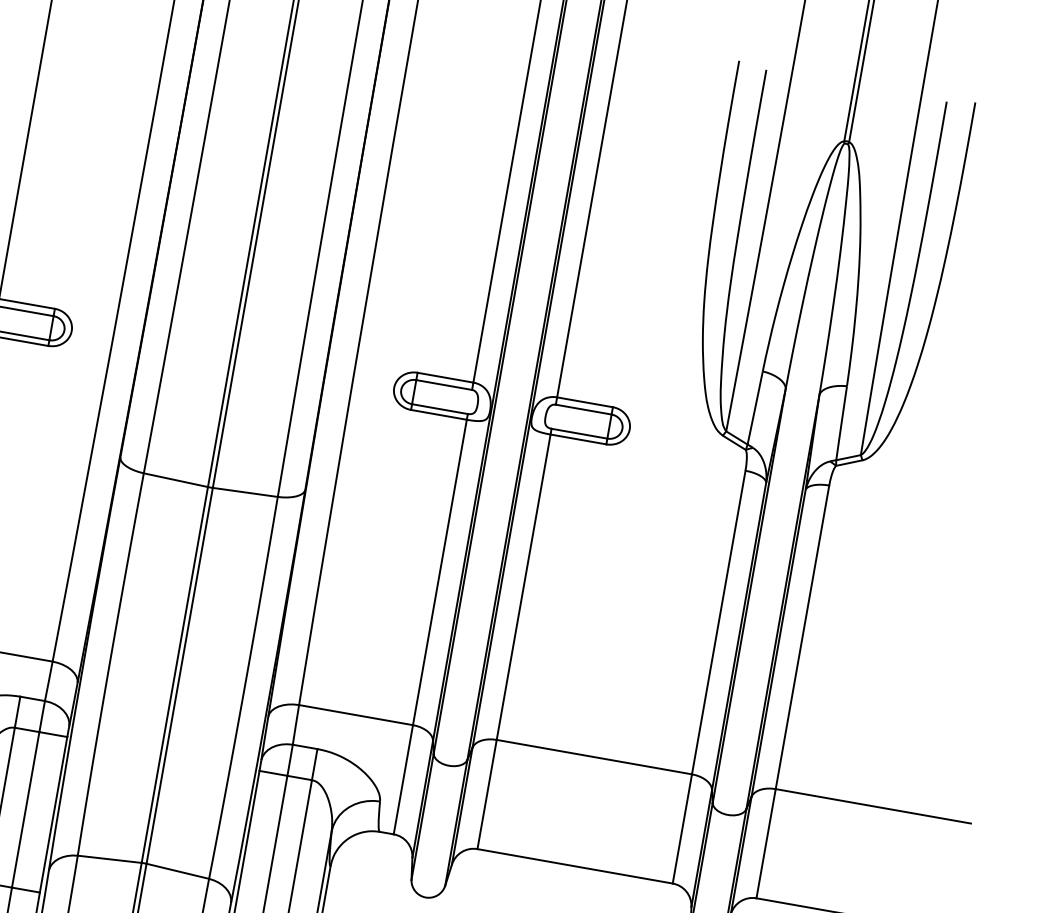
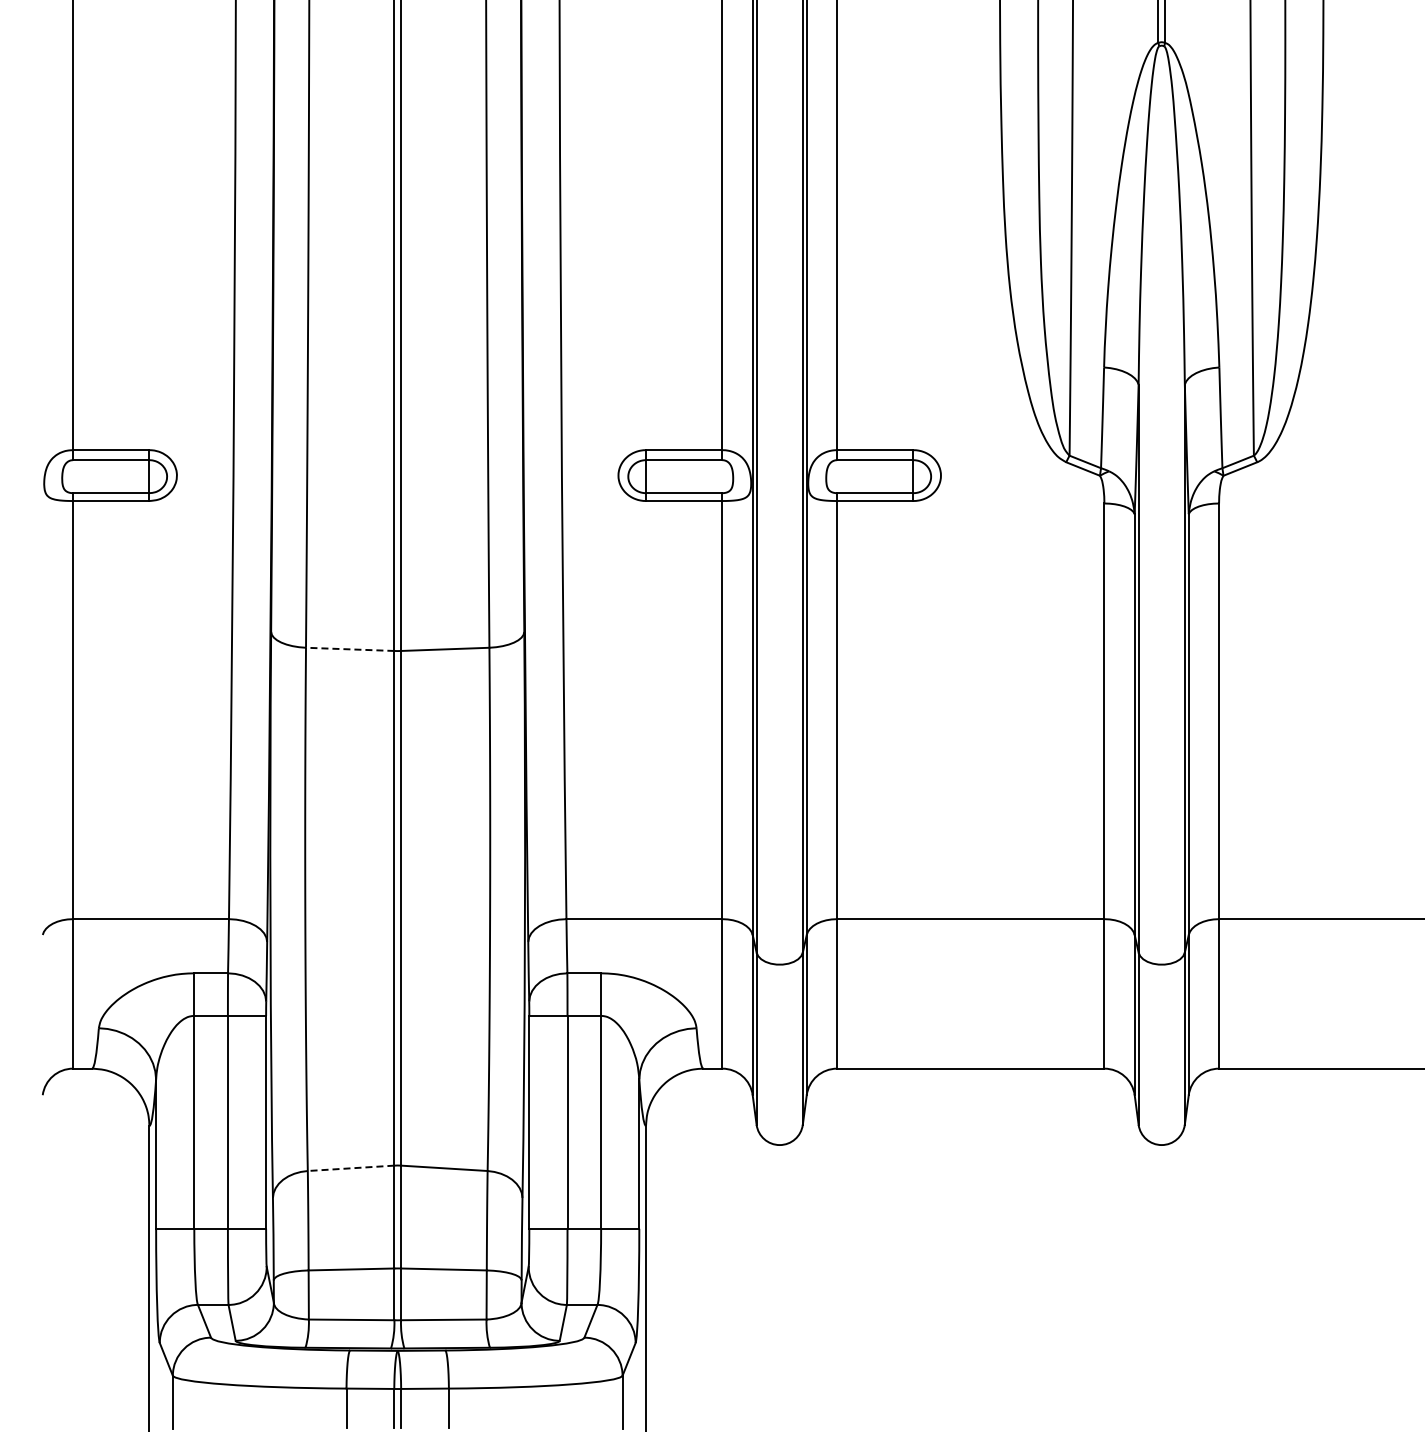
line: (175, 480) -> (349, 649), solid -> dashed
line: (109, 859) -> (350, 1168), solid -> dashed

